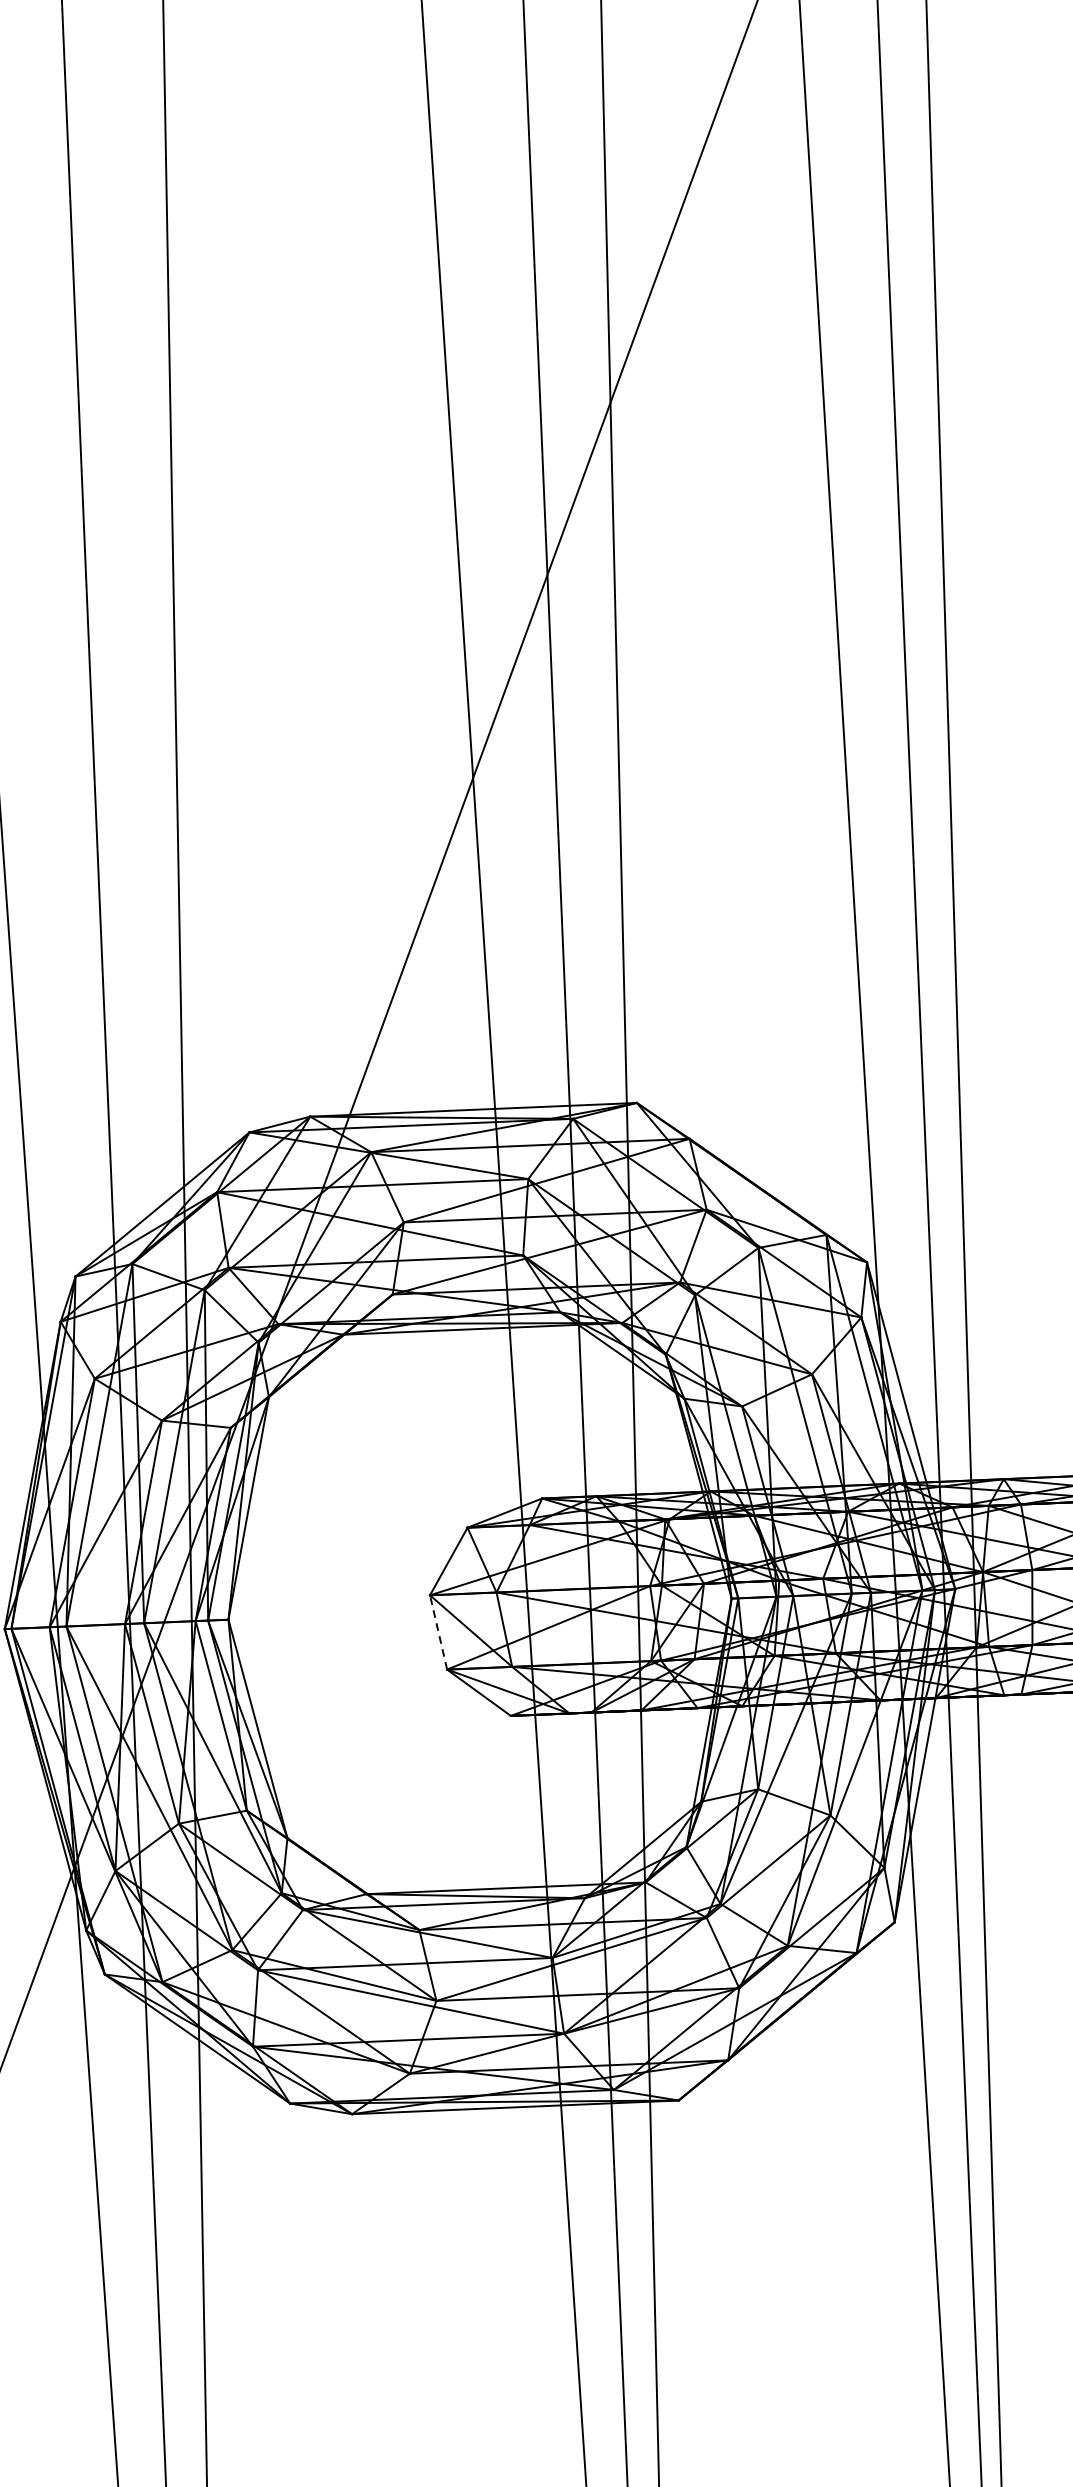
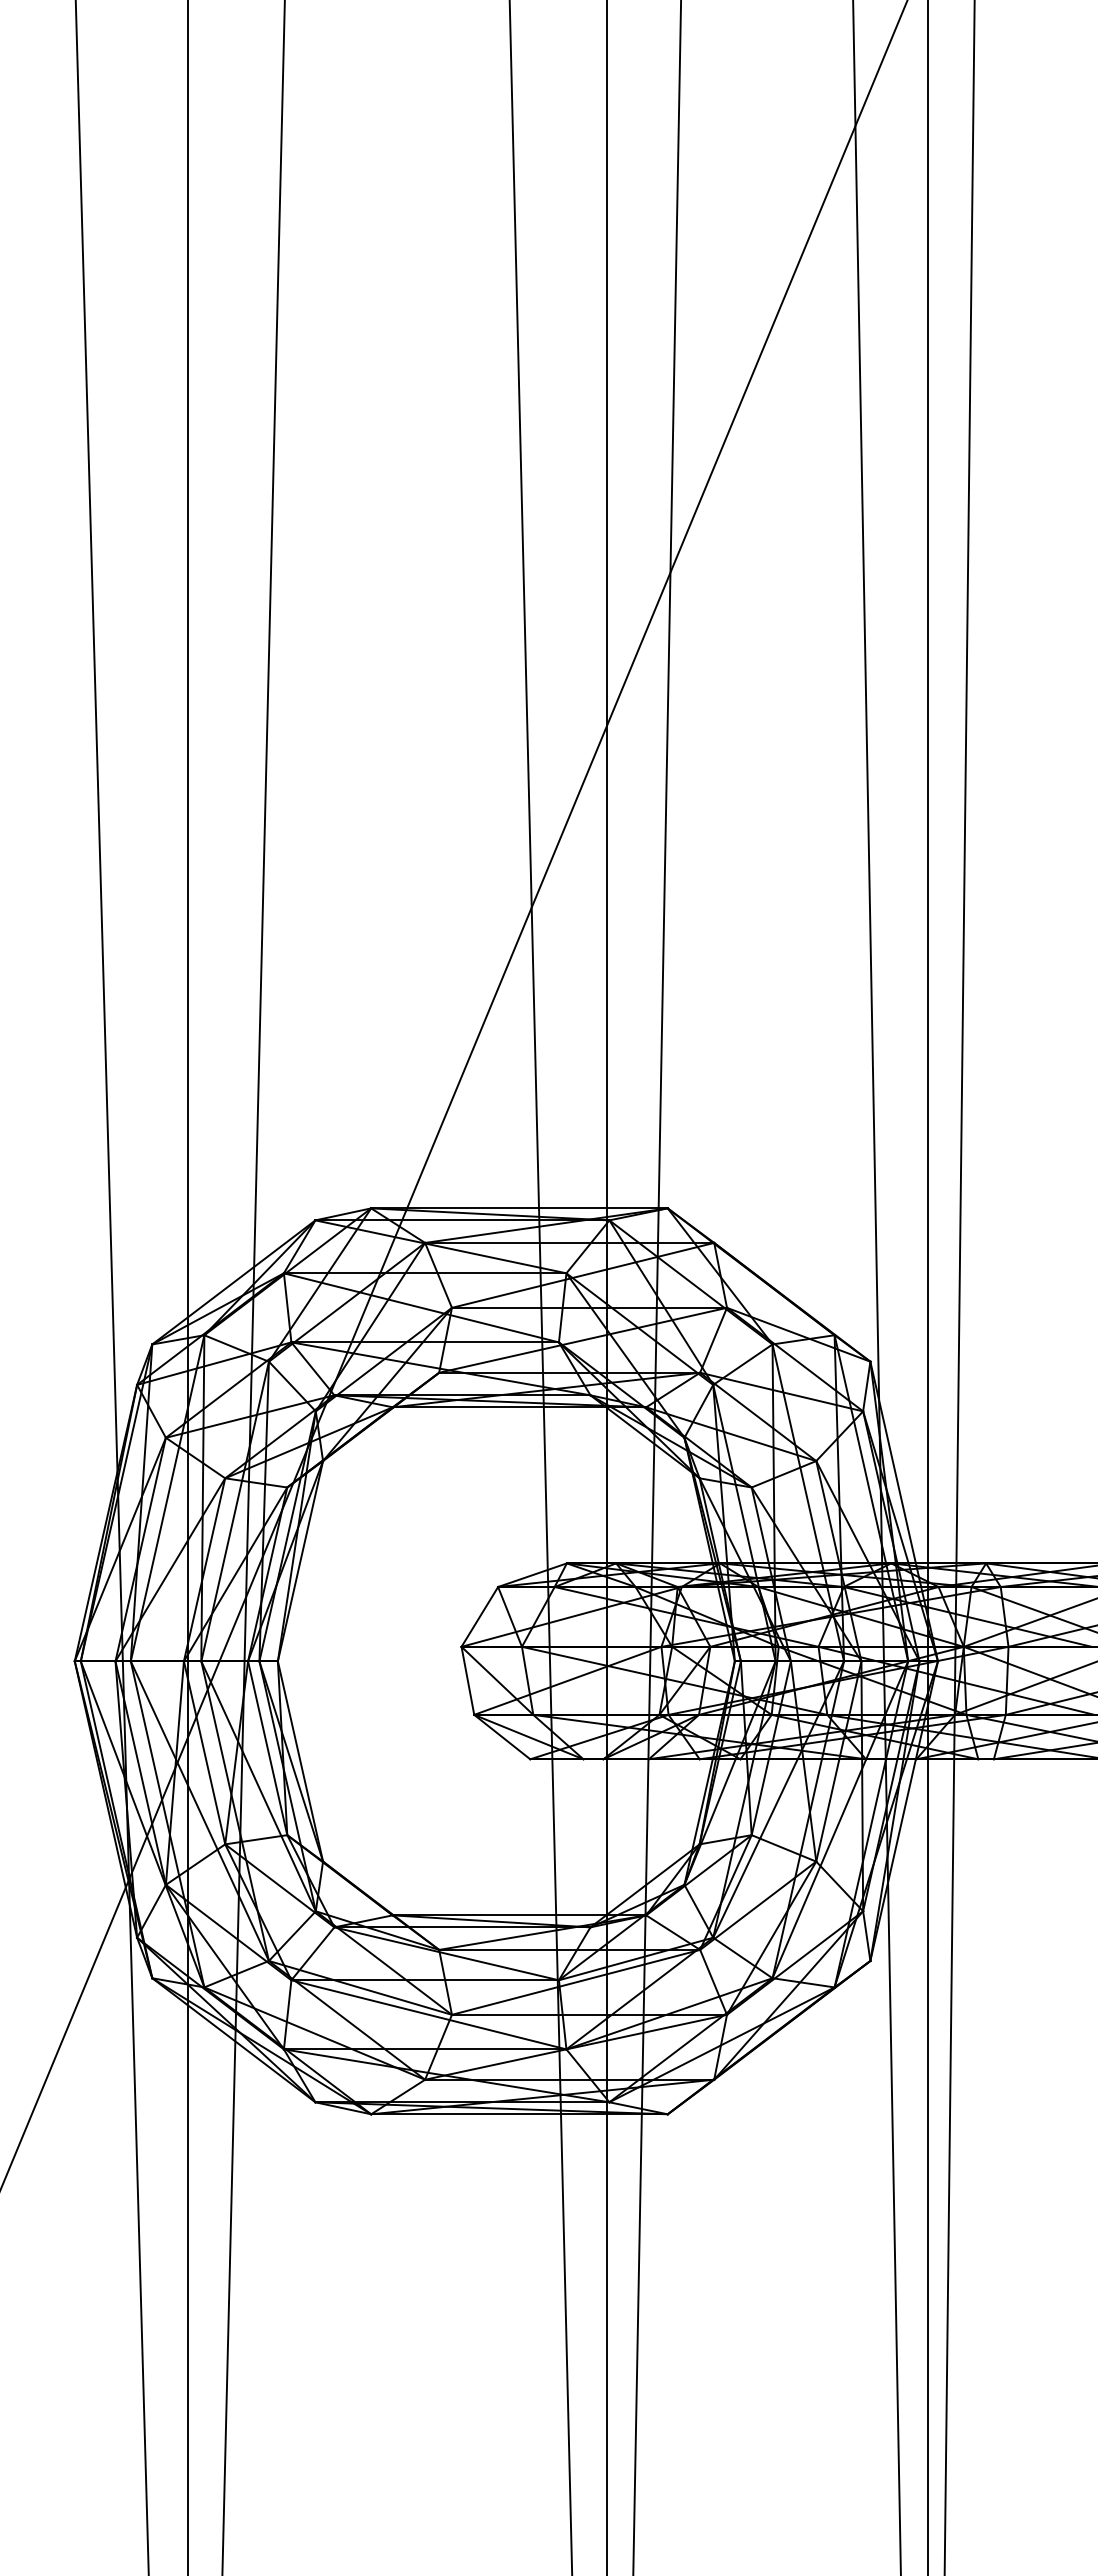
line: (438, 1632) -> (467, 1680), dashed -> solid

